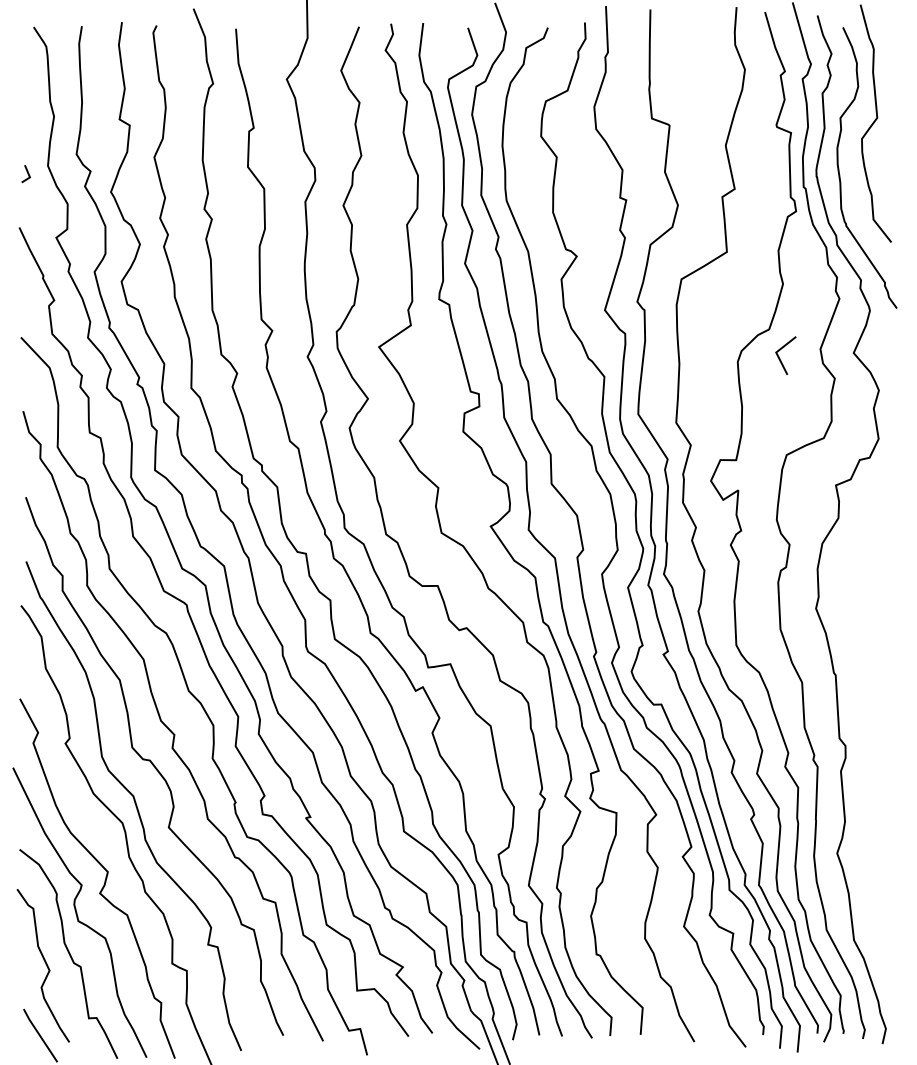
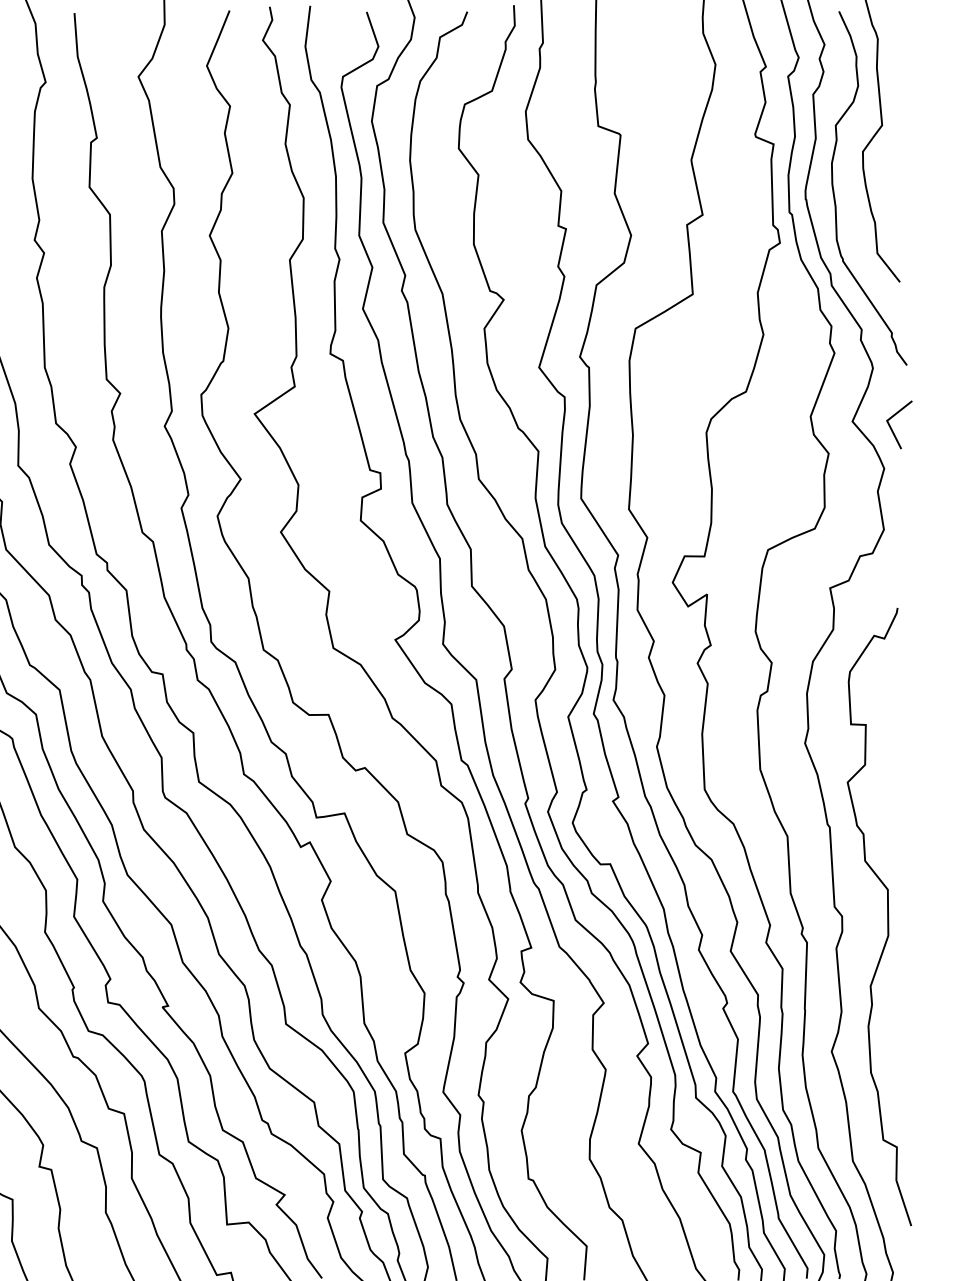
line: (780, 358) -> (892, 428), moved
curve: (881, 746) -> (887, 917), added

